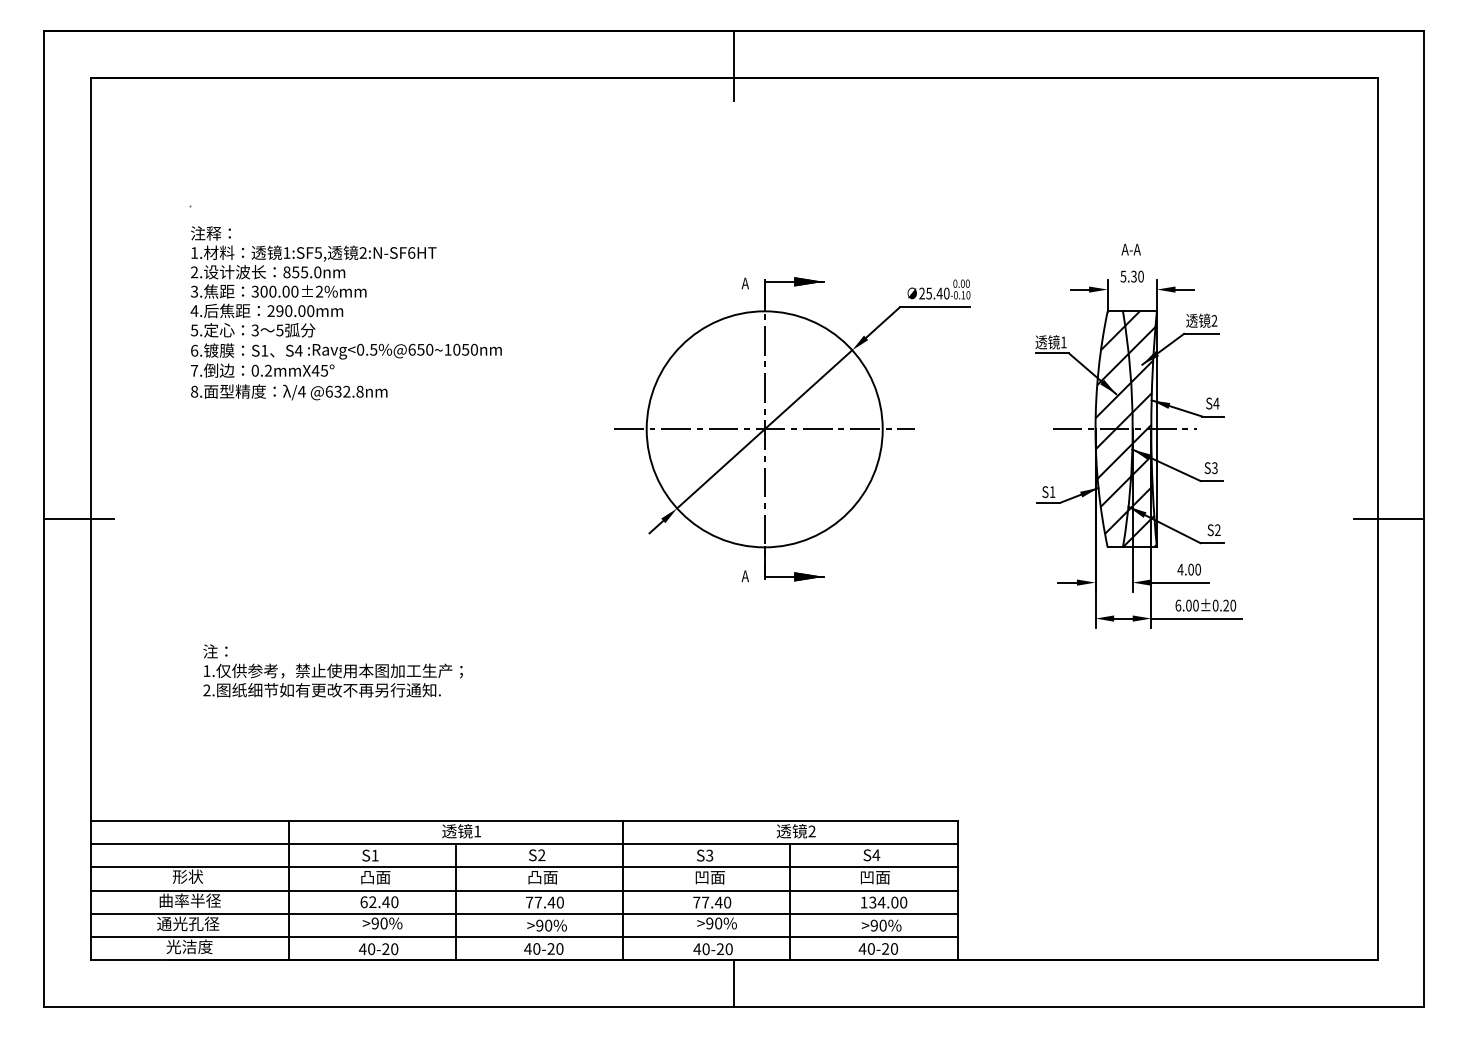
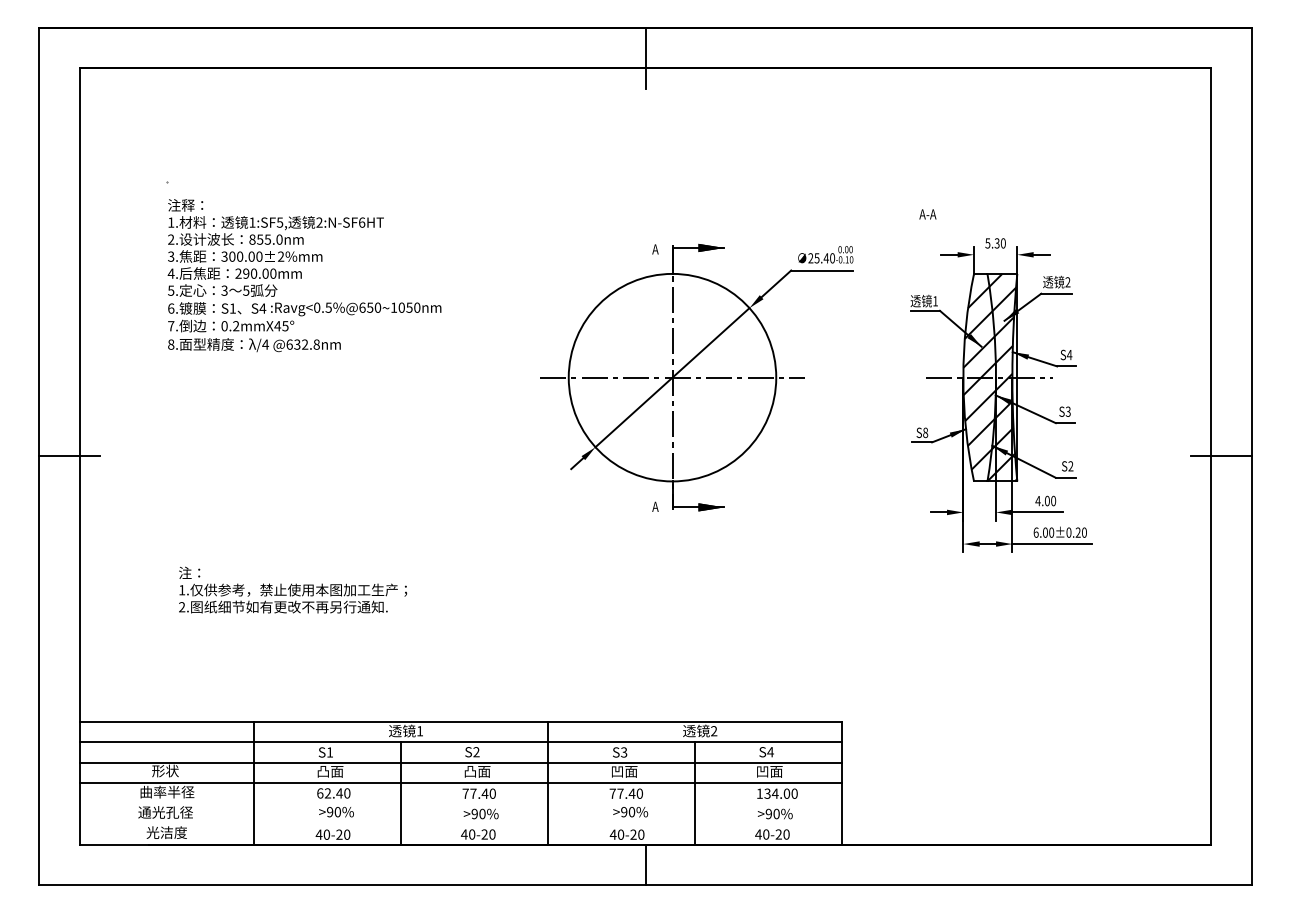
text: (1130, 249) -> (927, 214), moved
text: (1052, 492) -> (925, 433), S1 -> S8
line: (523, 913) -> (460, 803), removed
line: (523, 937) -> (460, 824), removed

